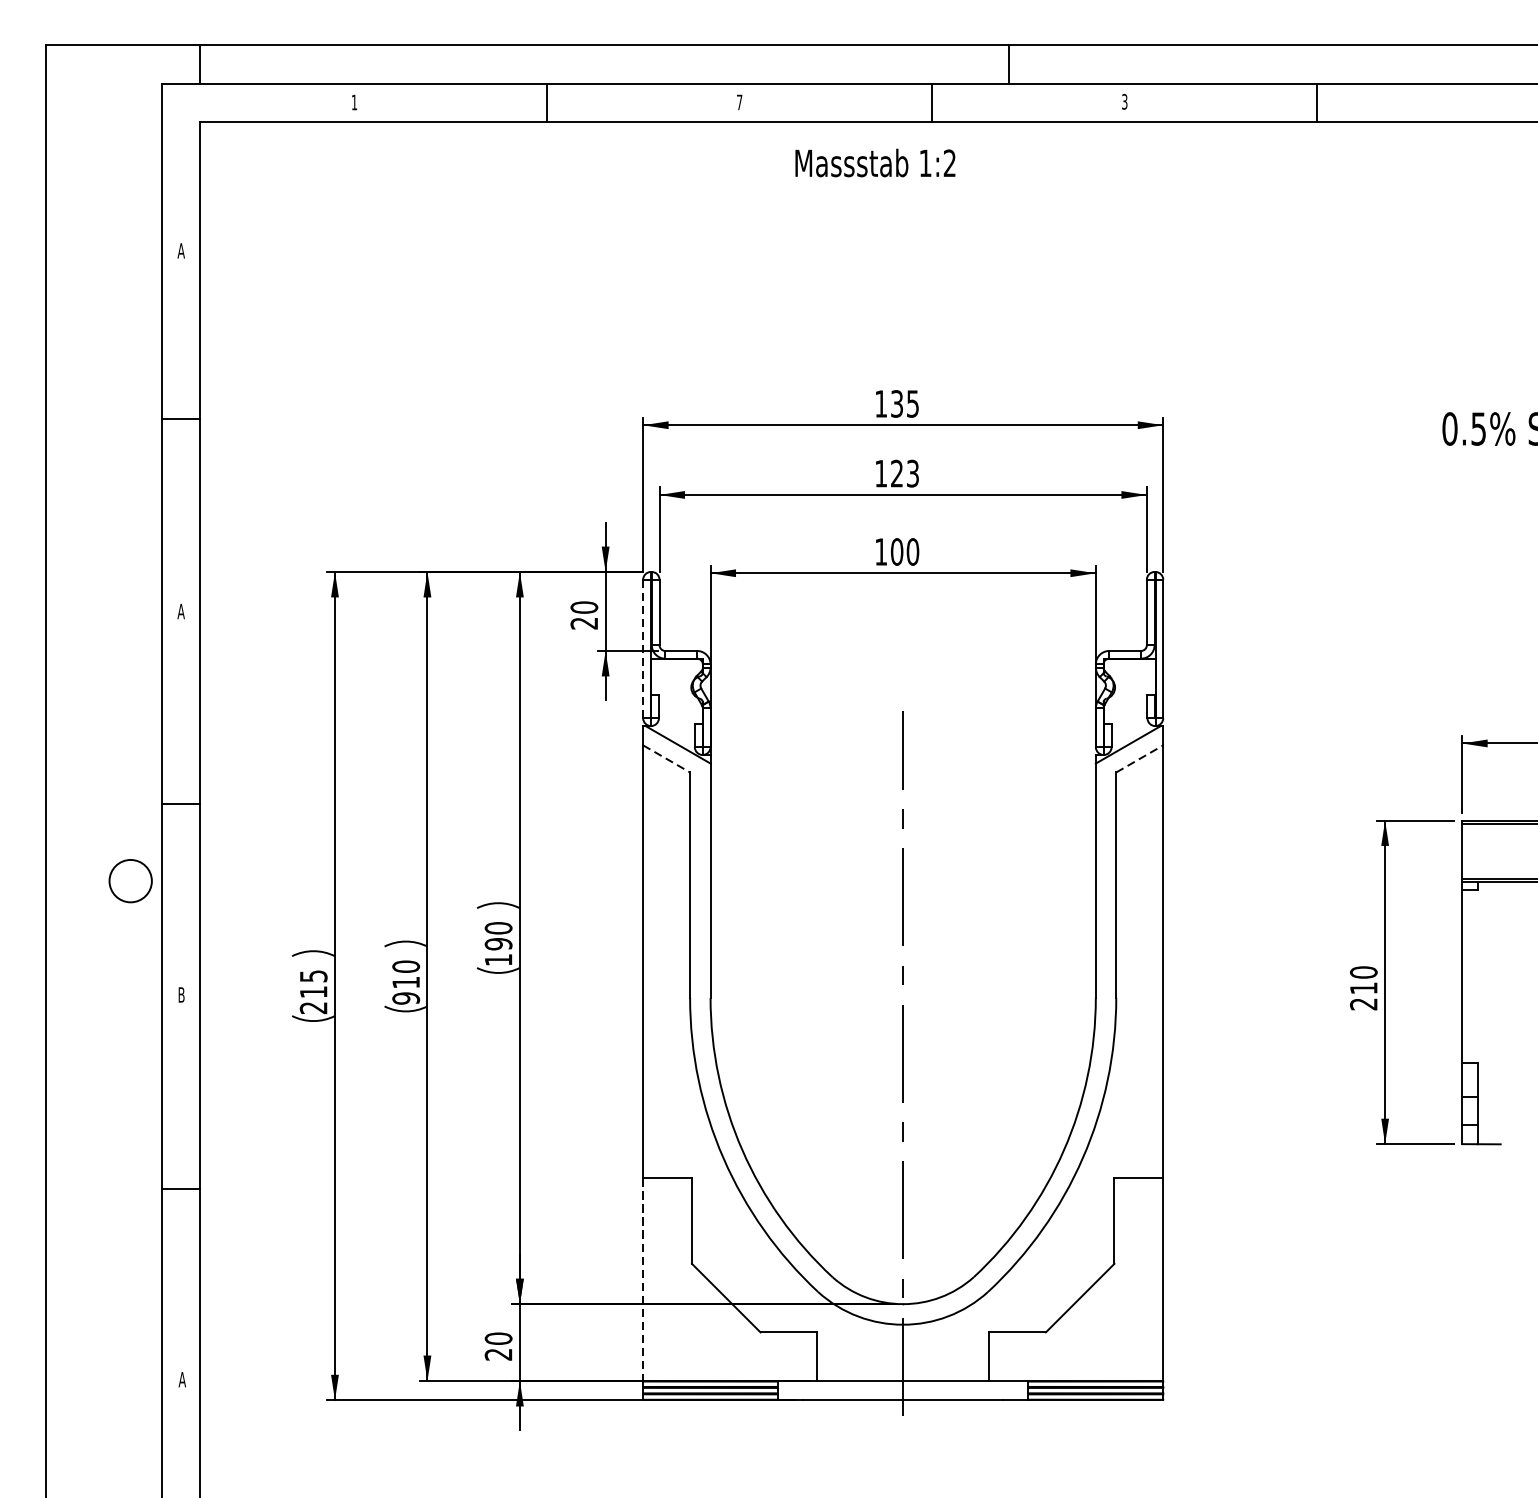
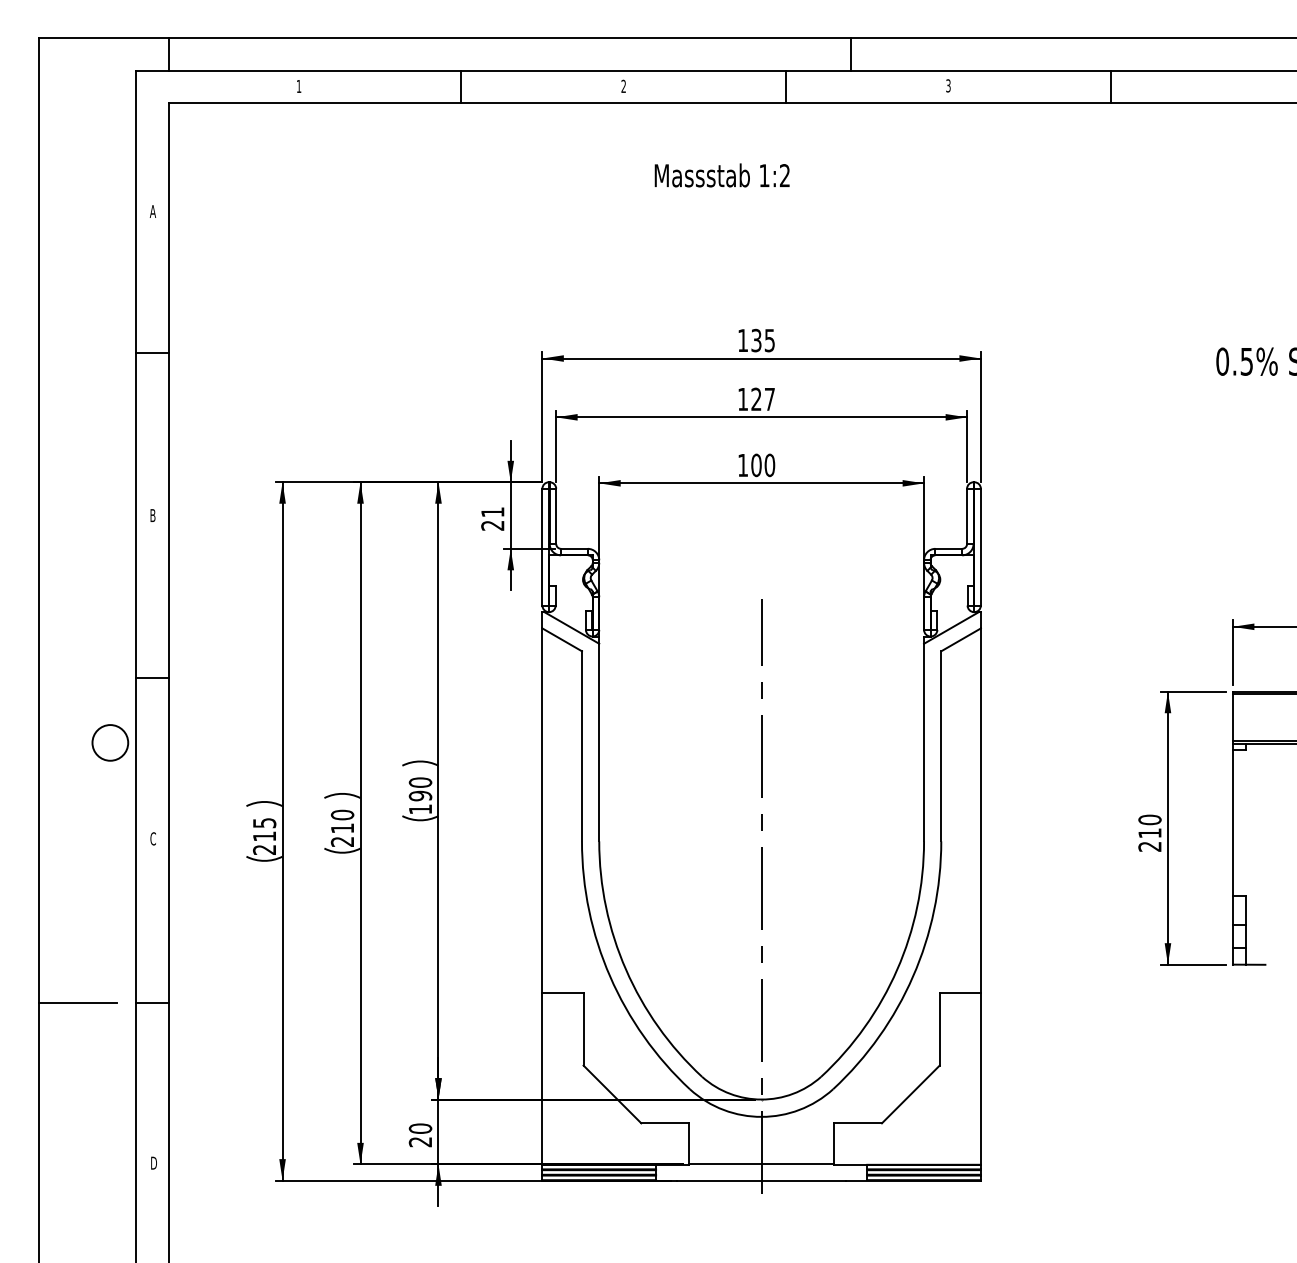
text: (739, 101) -> (623, 85), 7 -> 2
text: (874, 163) -> (721, 175), moved
text: (912, 473) -> (769, 399), 123 -> 127
text: (583, 607) -> (492, 512), 20 -> 21
text: (180, 611) -> (152, 515), A -> B
line: (643, 649) -> (542, 547), dashed -> solid
line: (666, 758) -> (562, 639), dashed -> solid
line: (1140, 758) -> (961, 639), dashed -> solid
text: (180, 994) -> (152, 838), B -> C
text: (406, 998) -> (342, 841), 910 -> 210
line: (91, 1189) -> (77, 1002), added
line: (643, 1279) -> (542, 1078), dashed -> solid
text: (181, 1378) -> (153, 1162), A -> D

